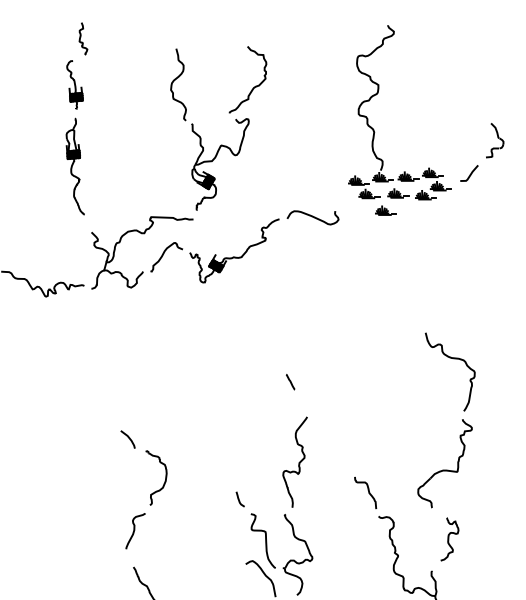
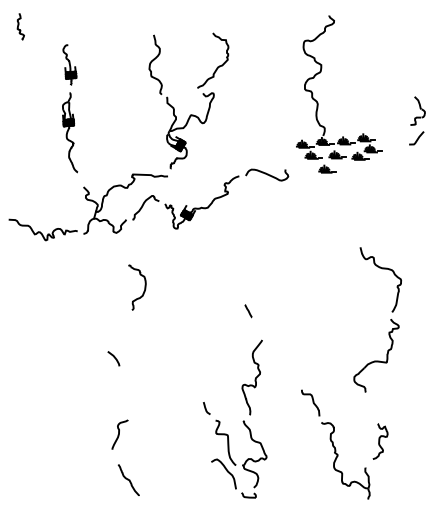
curve: (81, 37) -> (19, 25), moved
line: (470, 173) -> (417, 138), moved
part: (461, 419) -> (390, 319), moved
part: (165, 477) -> (144, 287), moved

